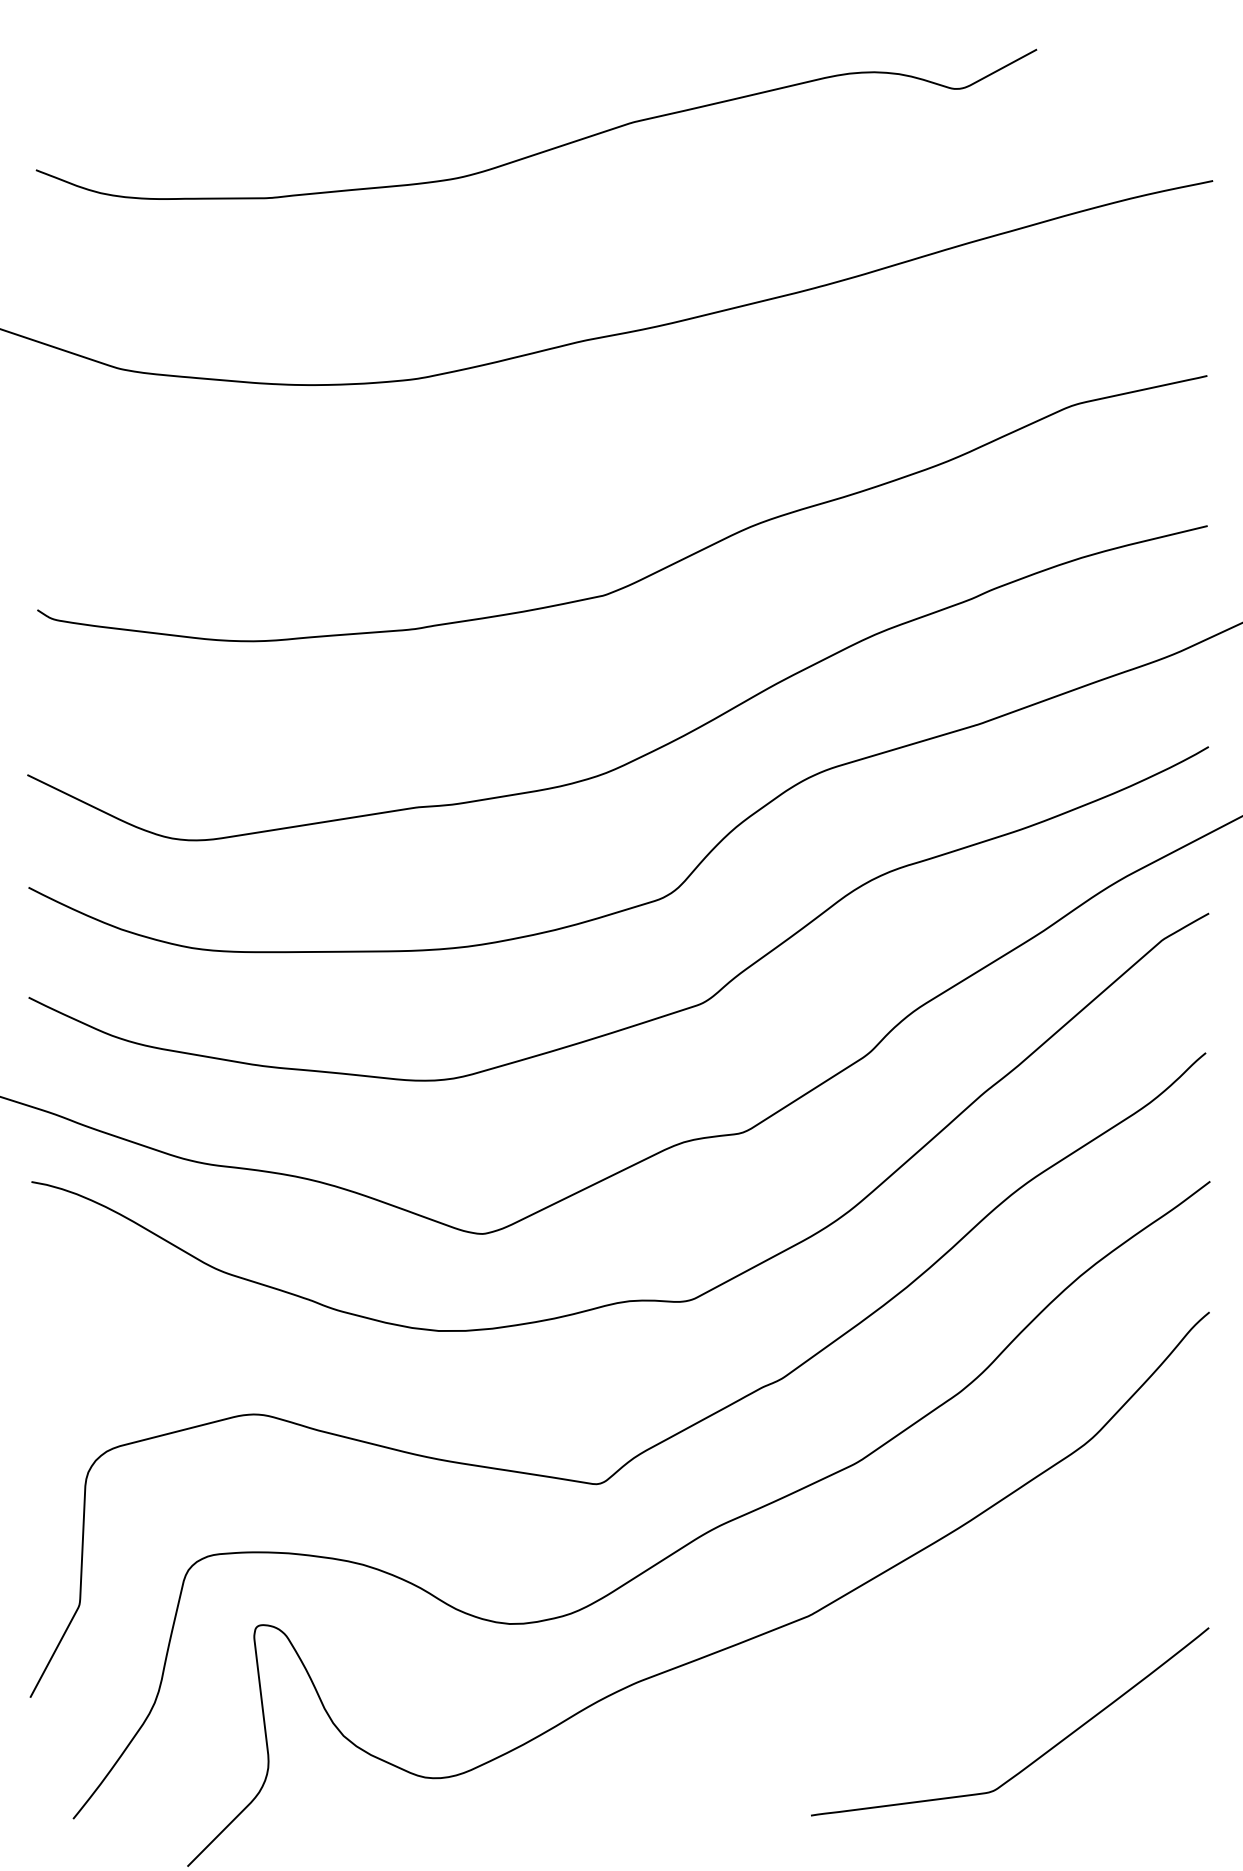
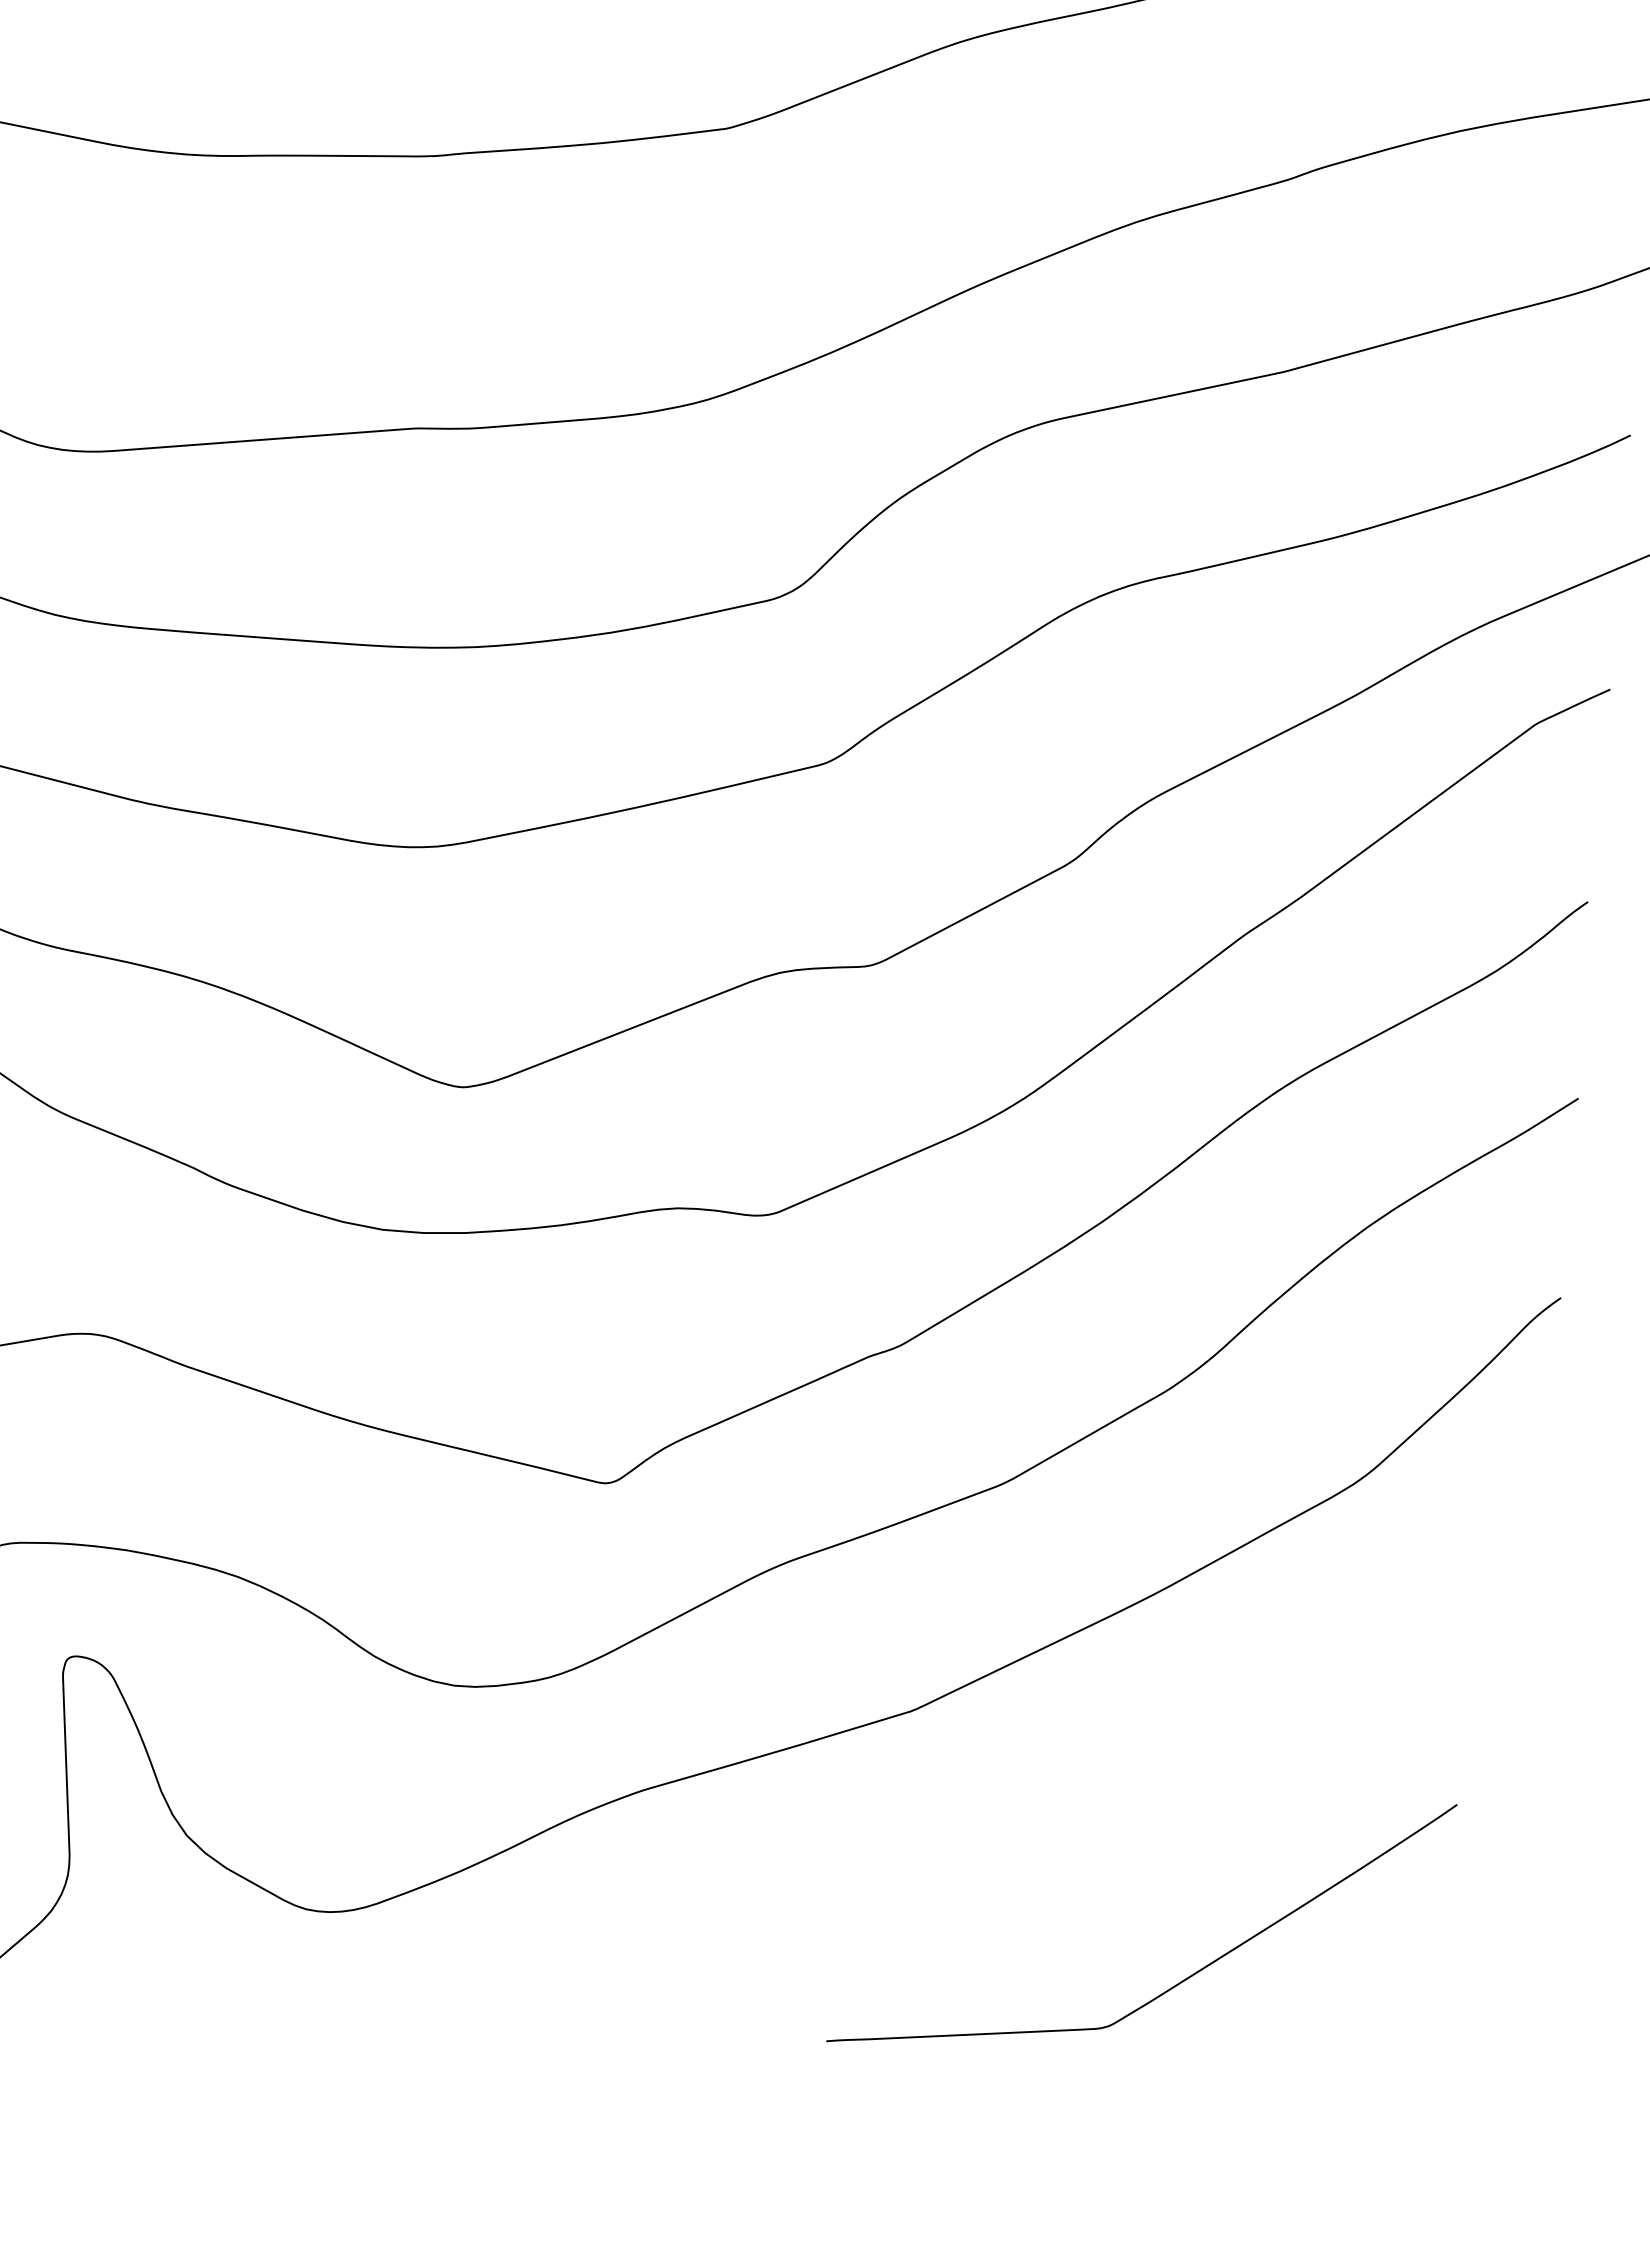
curve: (1036, 1758) -> (1177, 1982), moved

